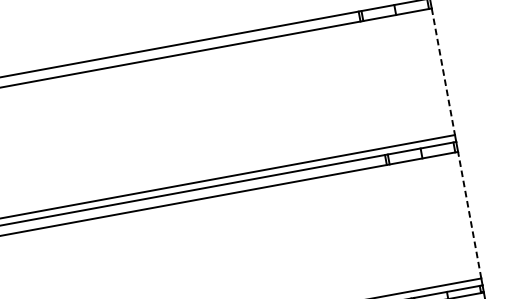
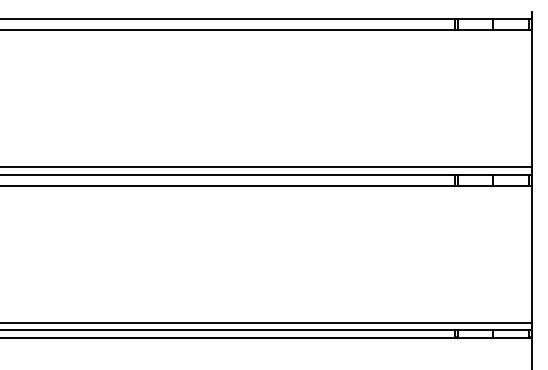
line: (443, 71) -> (532, 98), dashed -> solid
line: (470, 215) -> (532, 254), dashed -> solid

